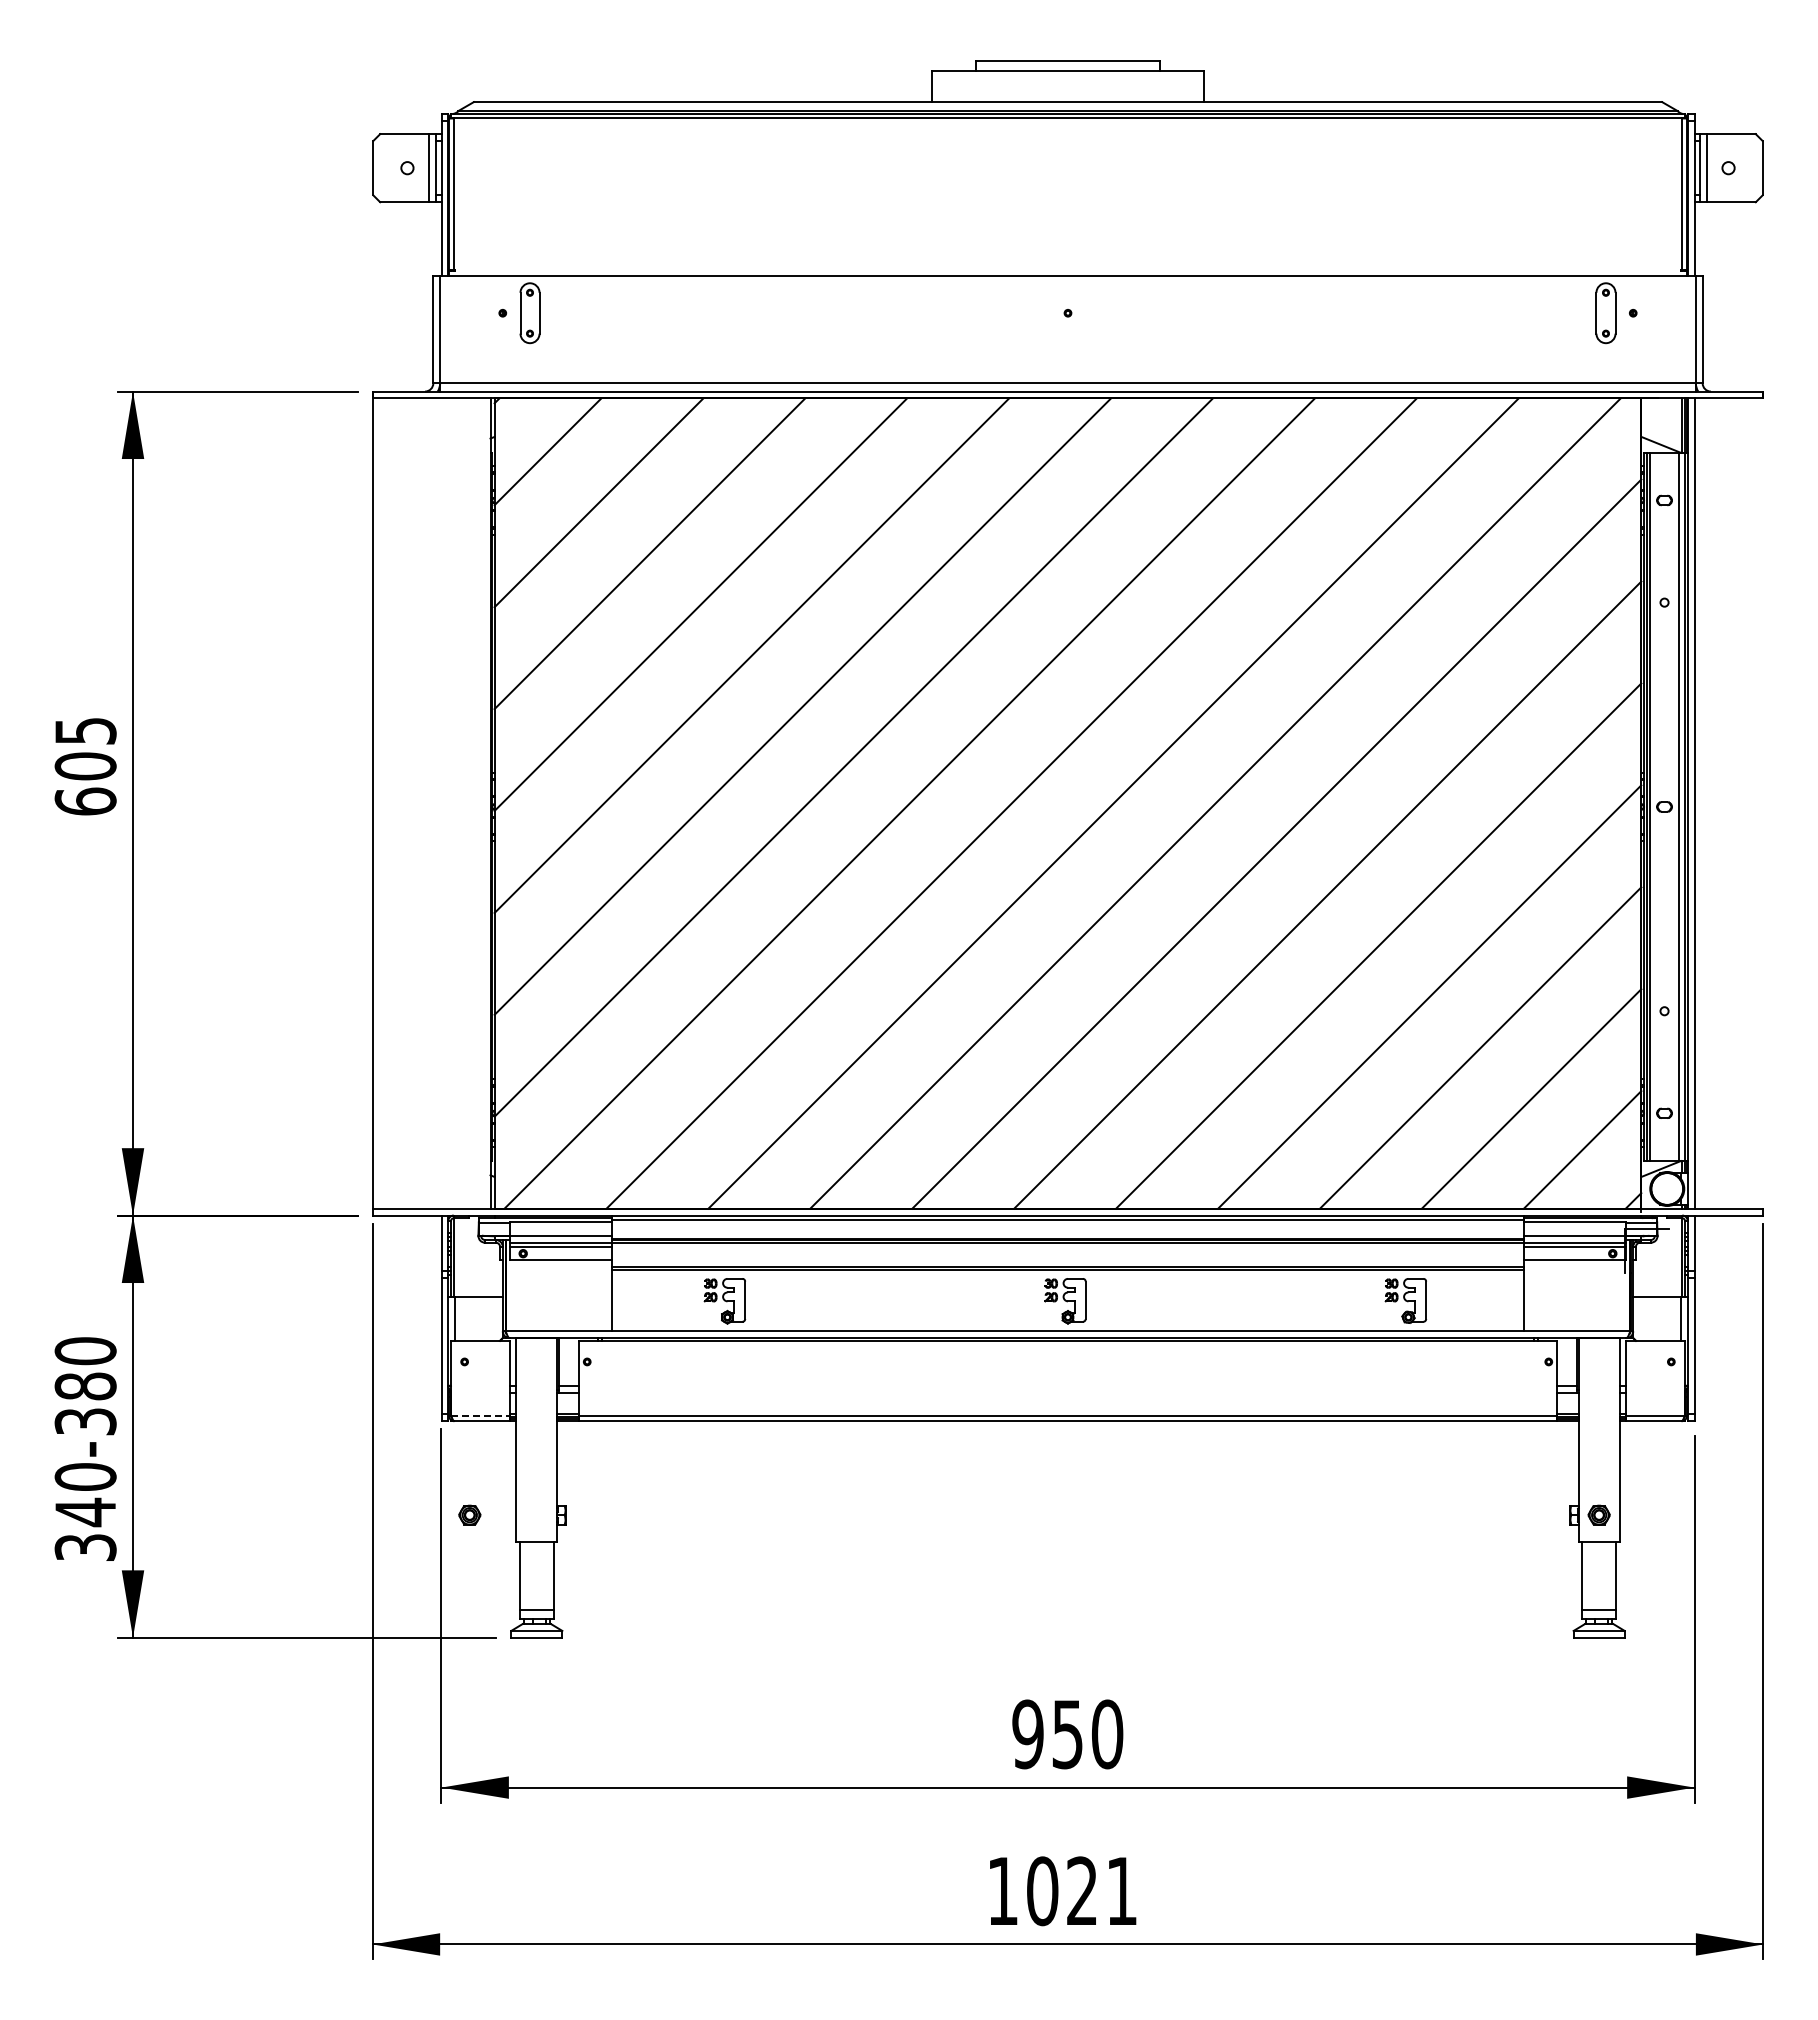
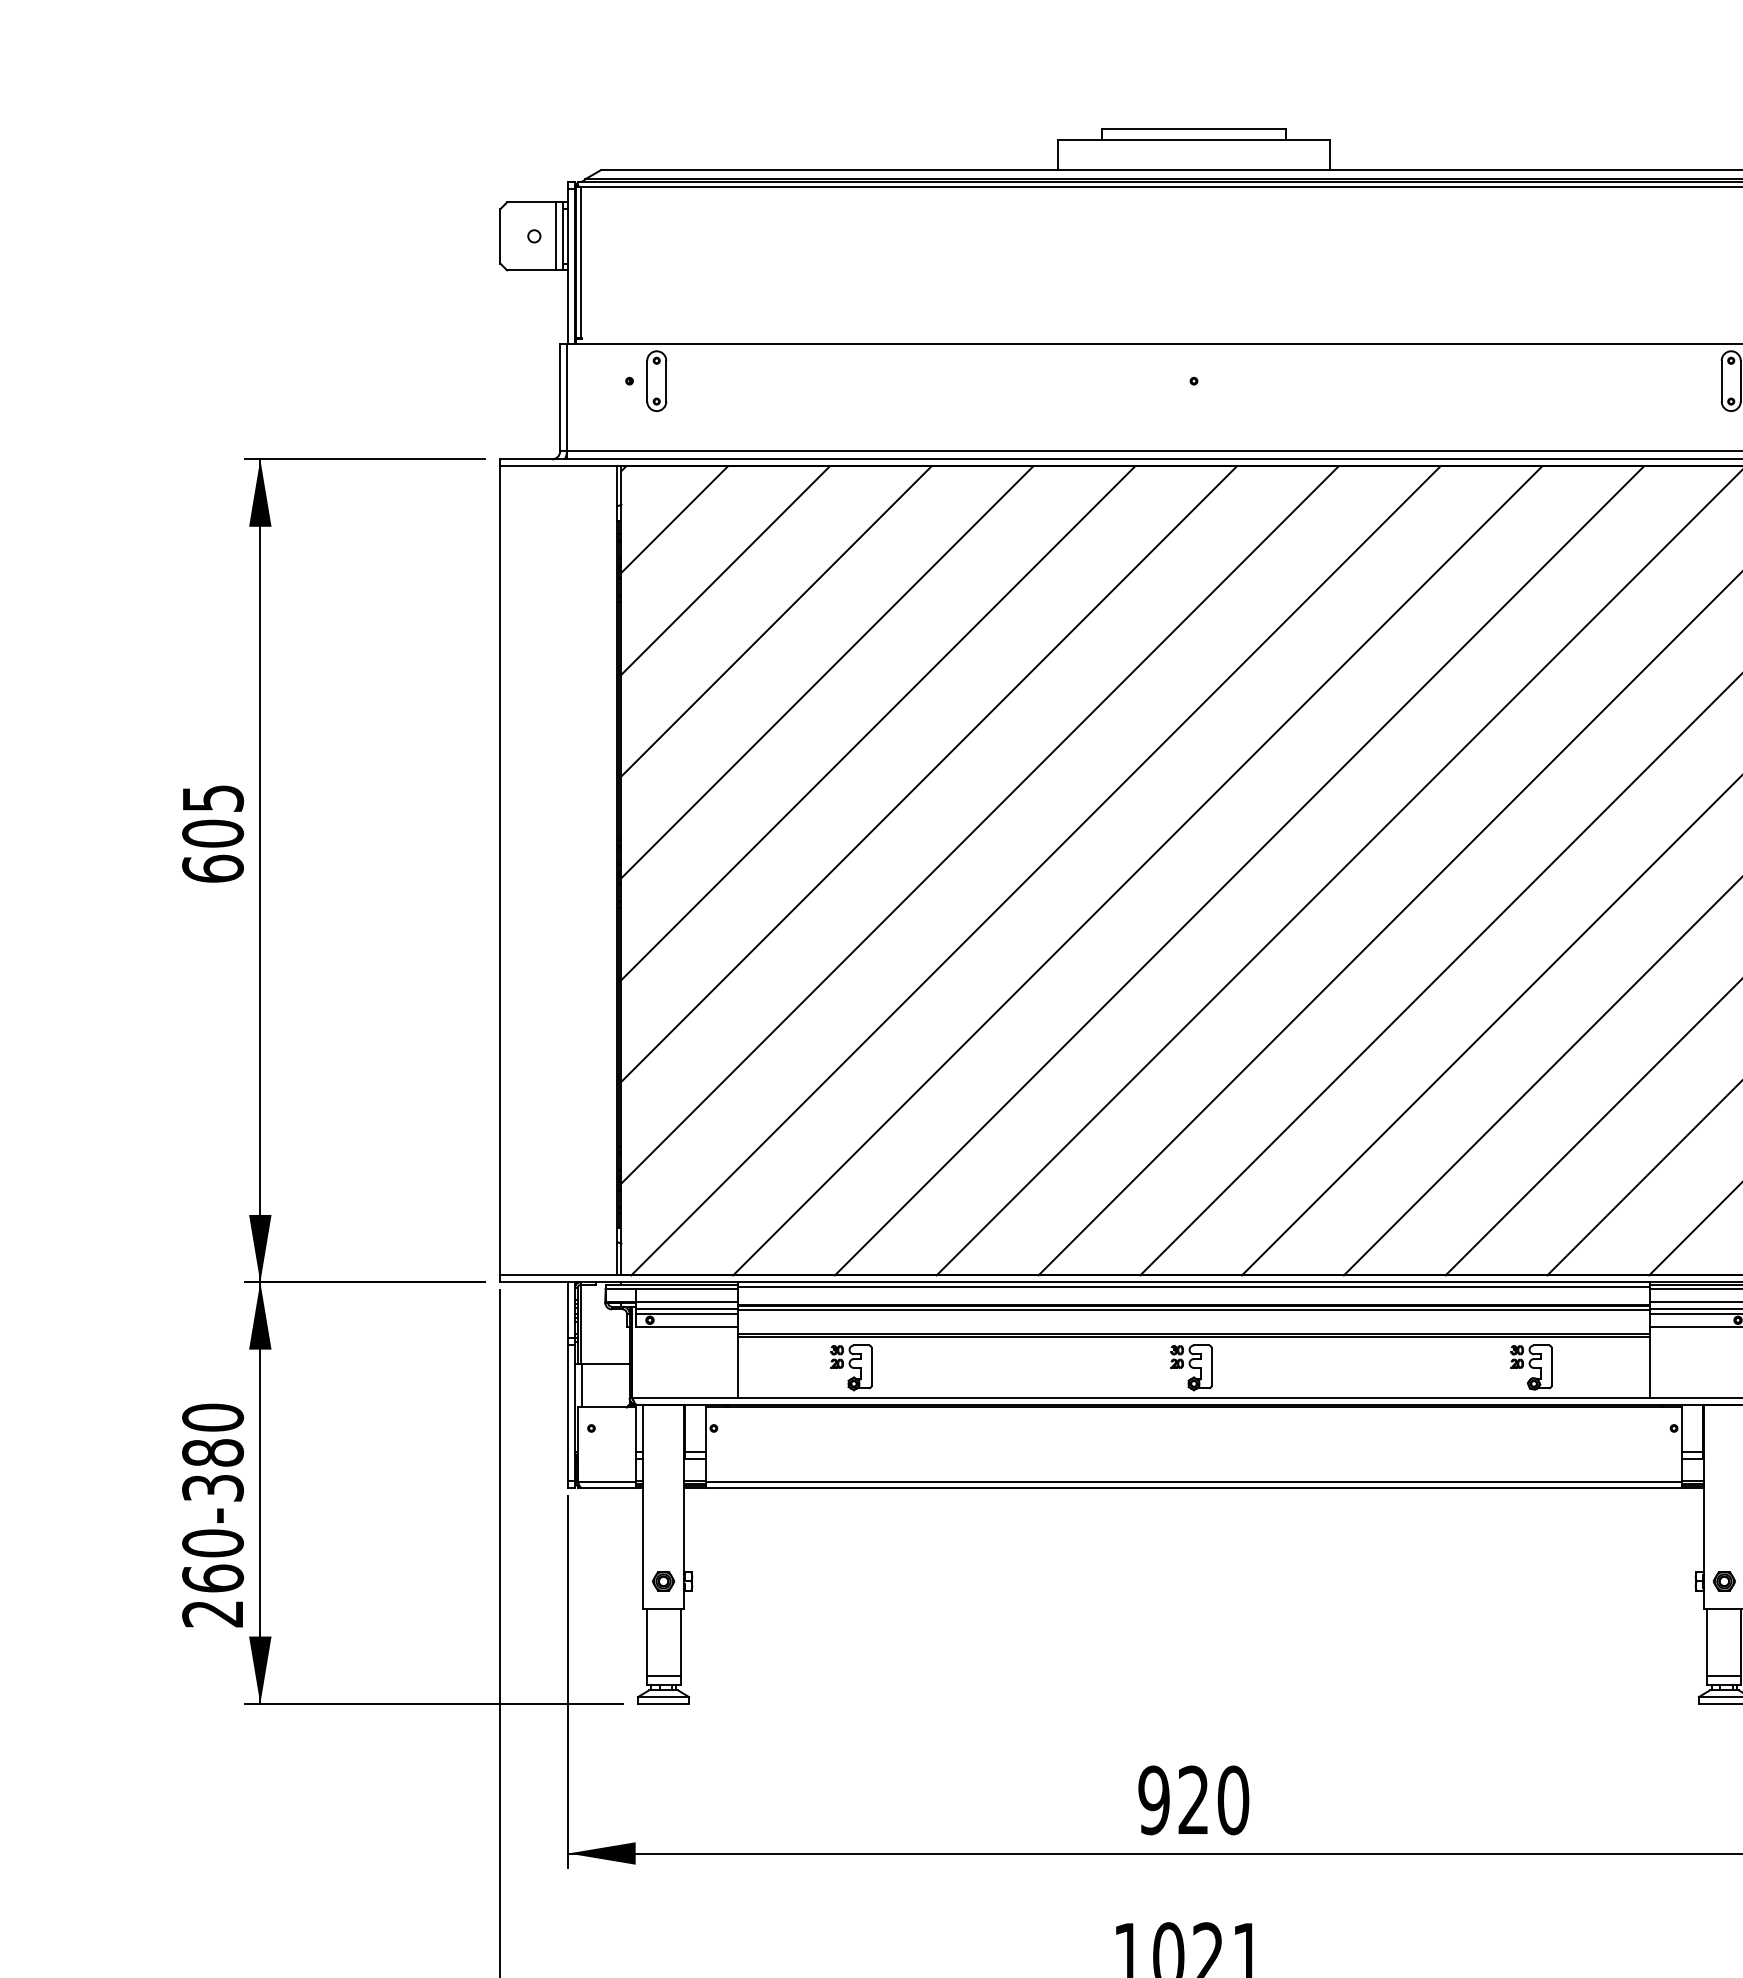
line: (480, 1415) -> (607, 1481), dashed -> solid
part: (469, 1514) -> (663, 1580), moved
text: (85, 1529) -> (212, 1595), 340-380 -> 260-380
text: (1067, 1734) -> (1193, 1800), 950 -> 920

